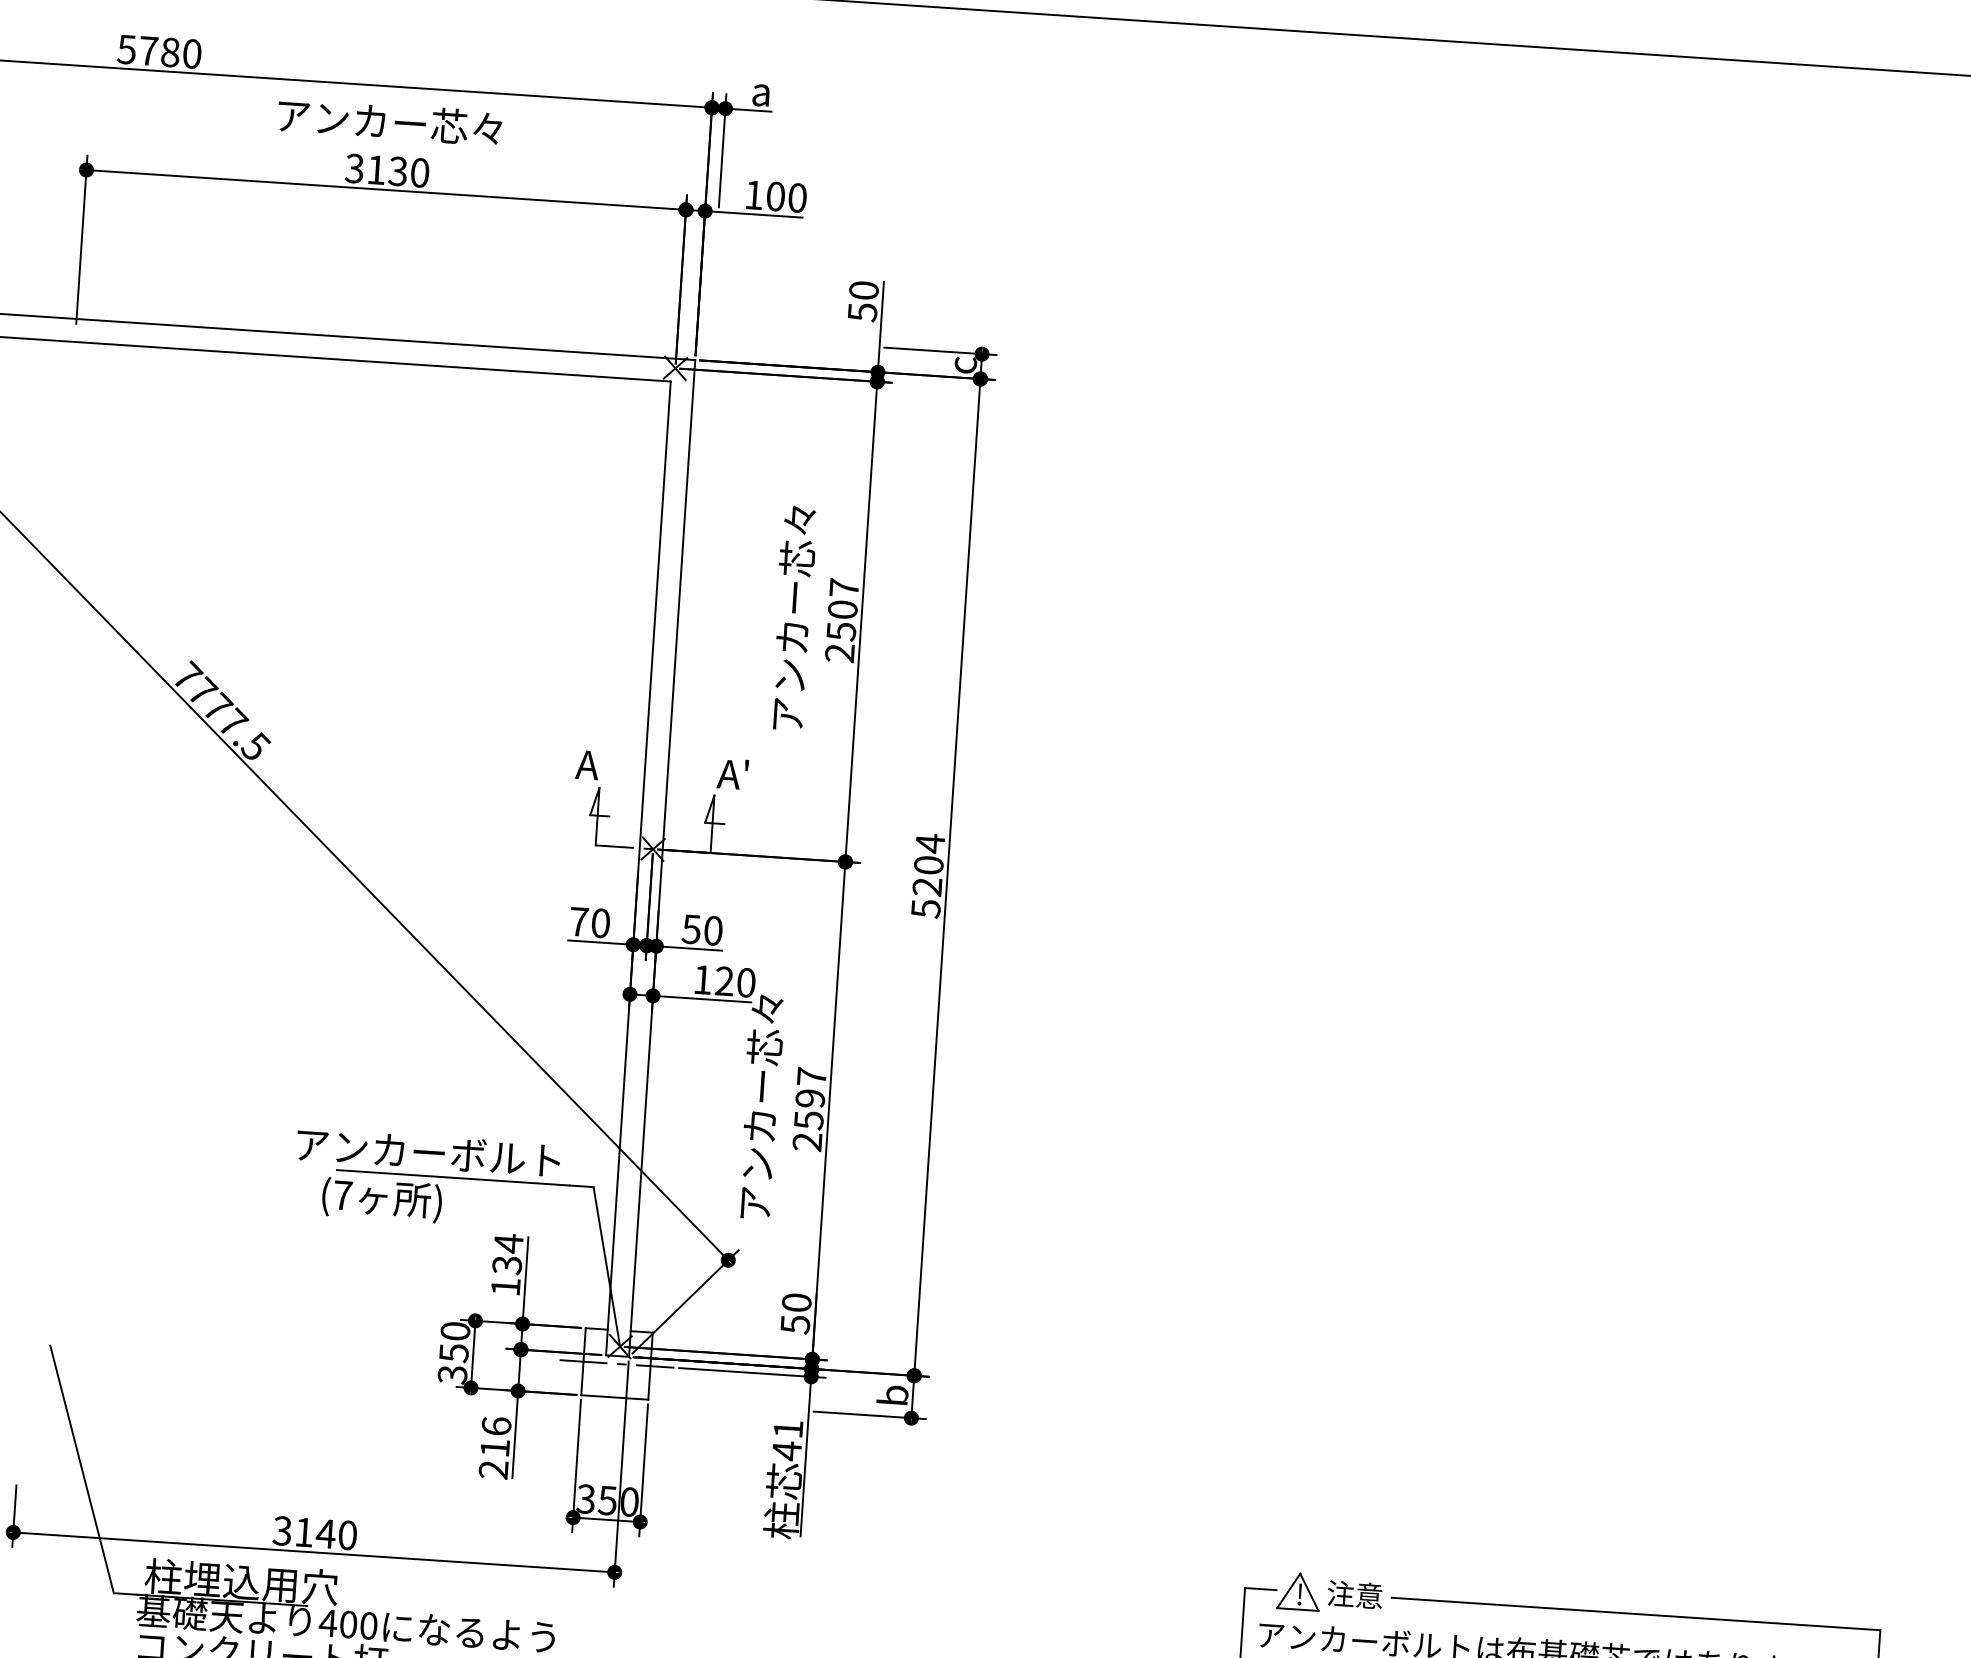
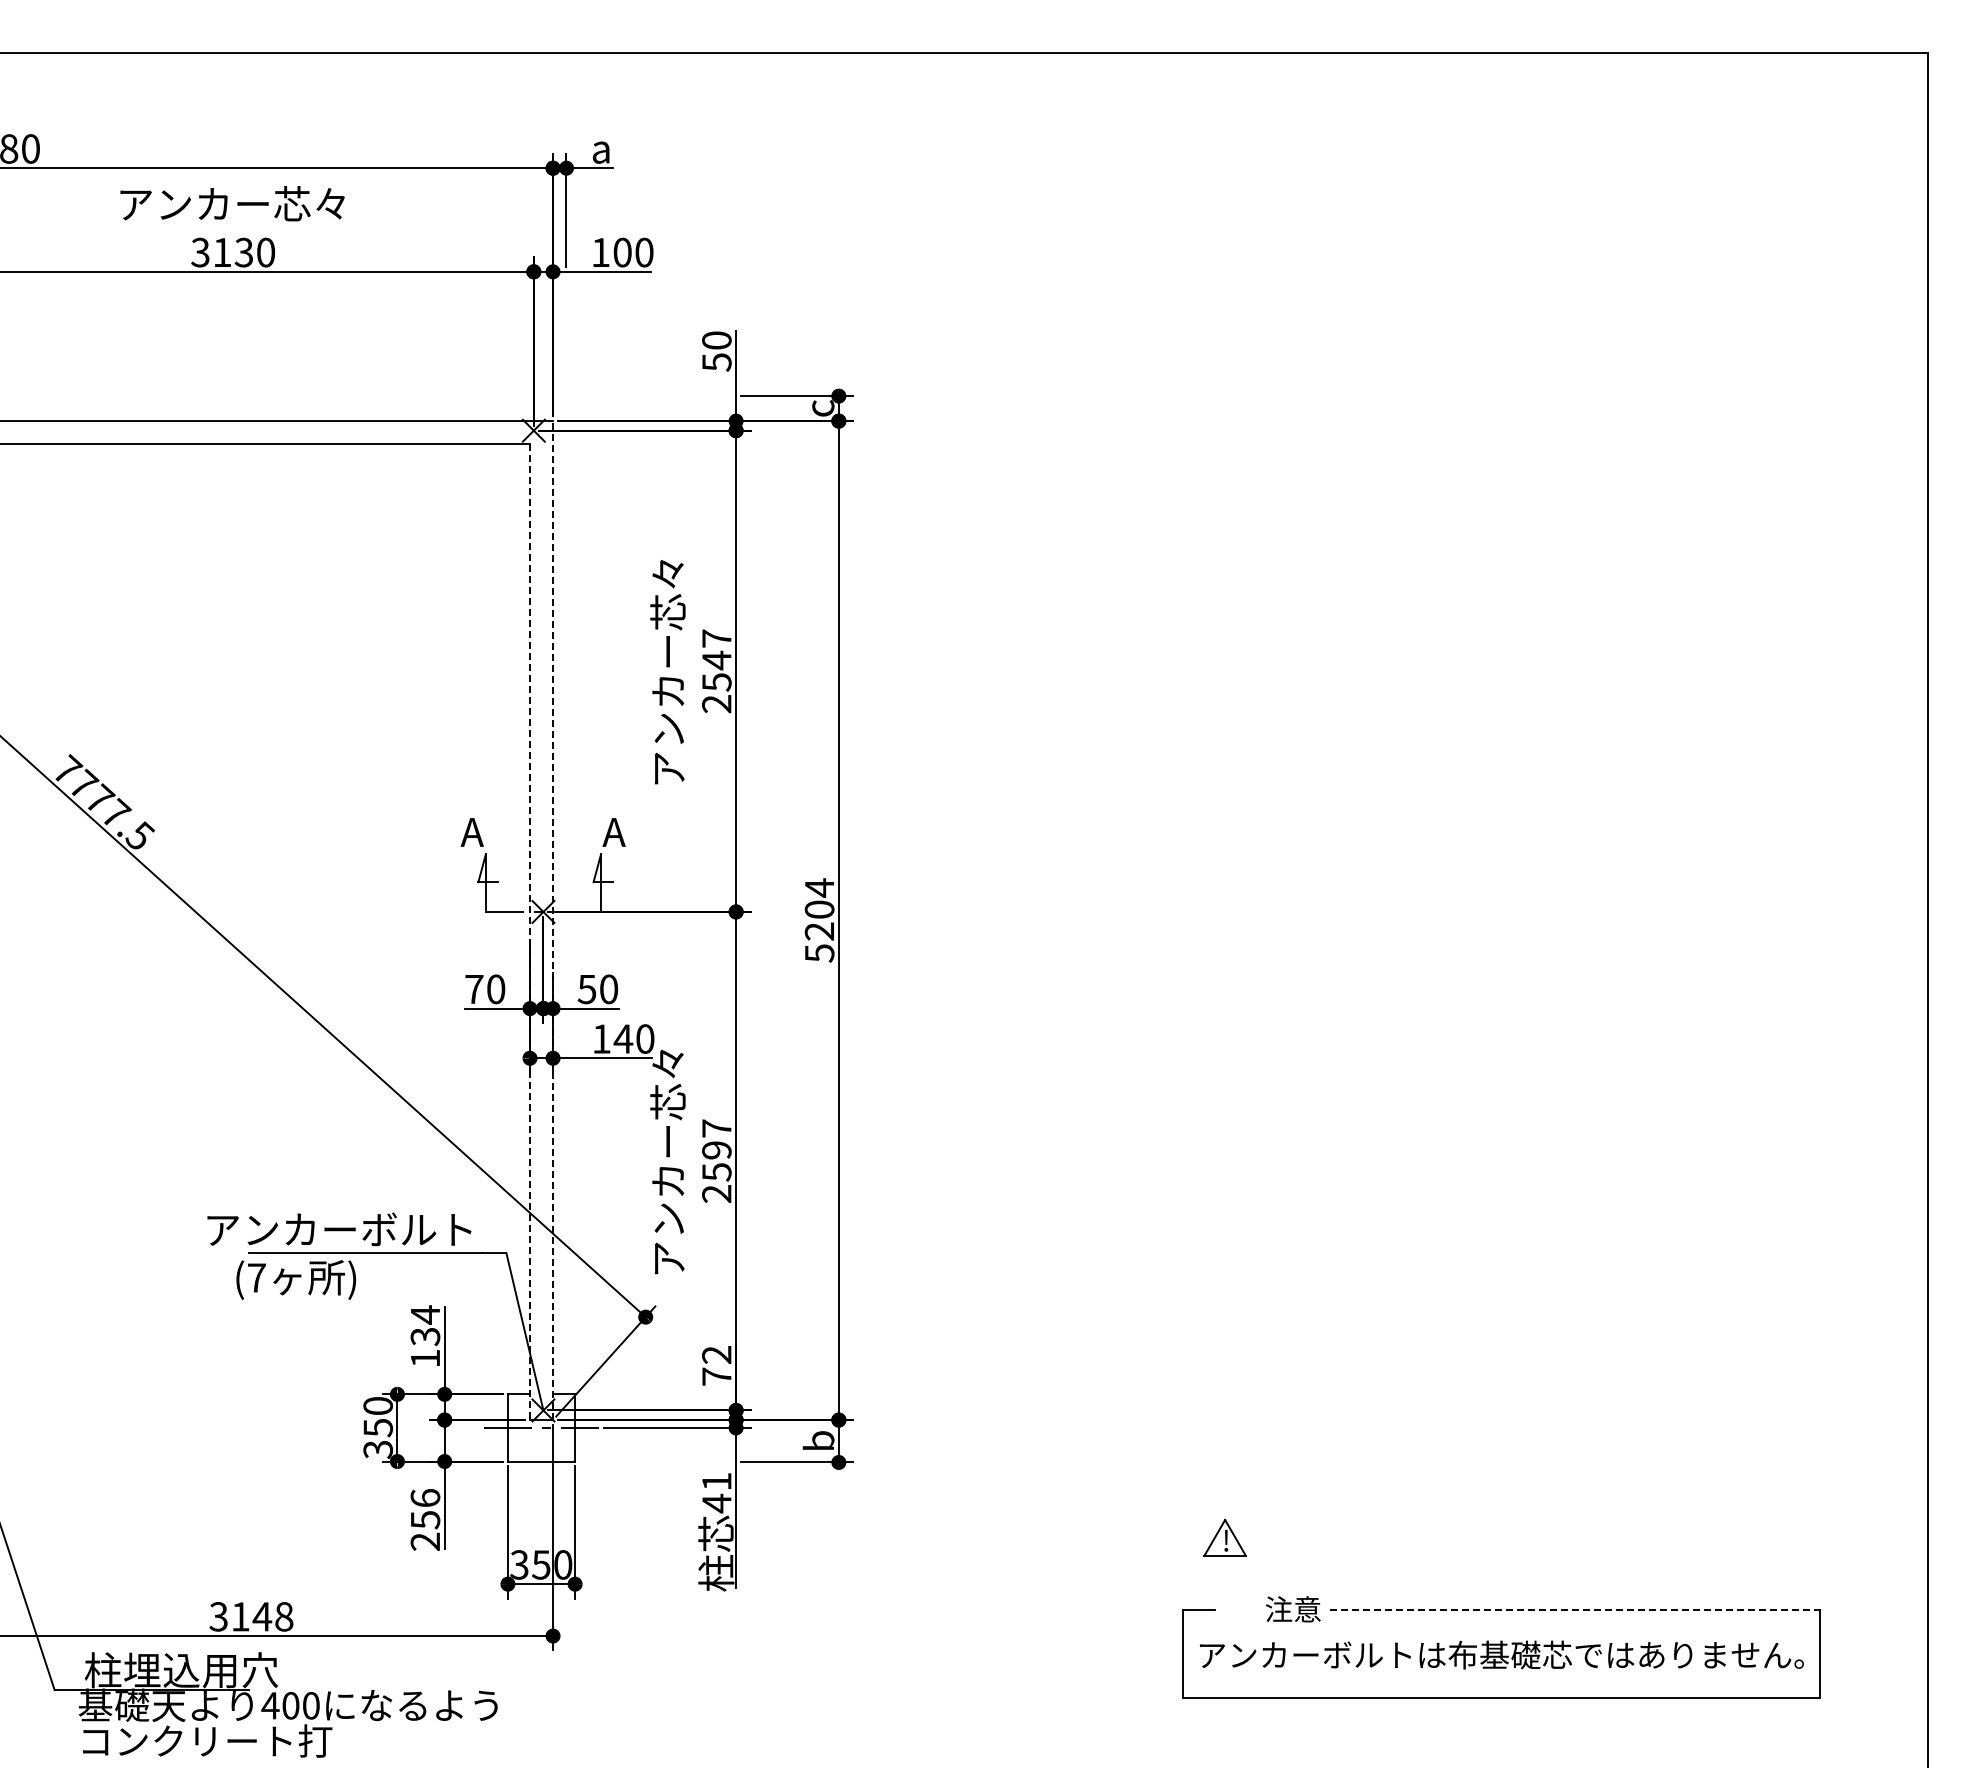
text: (842, 609) -> (716, 660), 2507 -> 2547
text: (747, 764) -> (631, 821), A' -> A
line: (662, 858) -> (553, 920), solid -> dashed
line: (638, 868) -> (530, 932), solid -> dashed
text: (724, 980) -> (623, 1038), 120 -> 140
text: (795, 1314) -> (716, 1366), 50 -> 72
text: (495, 1448) -> (425, 1520), 216 -> 256
text: (348, 1535) -> (284, 1616), 3140 -> 3148
part: (1298, 1591) -> (1224, 1537), moved
line: (1635, 1613) -> (1574, 1609), solid -> dashed

